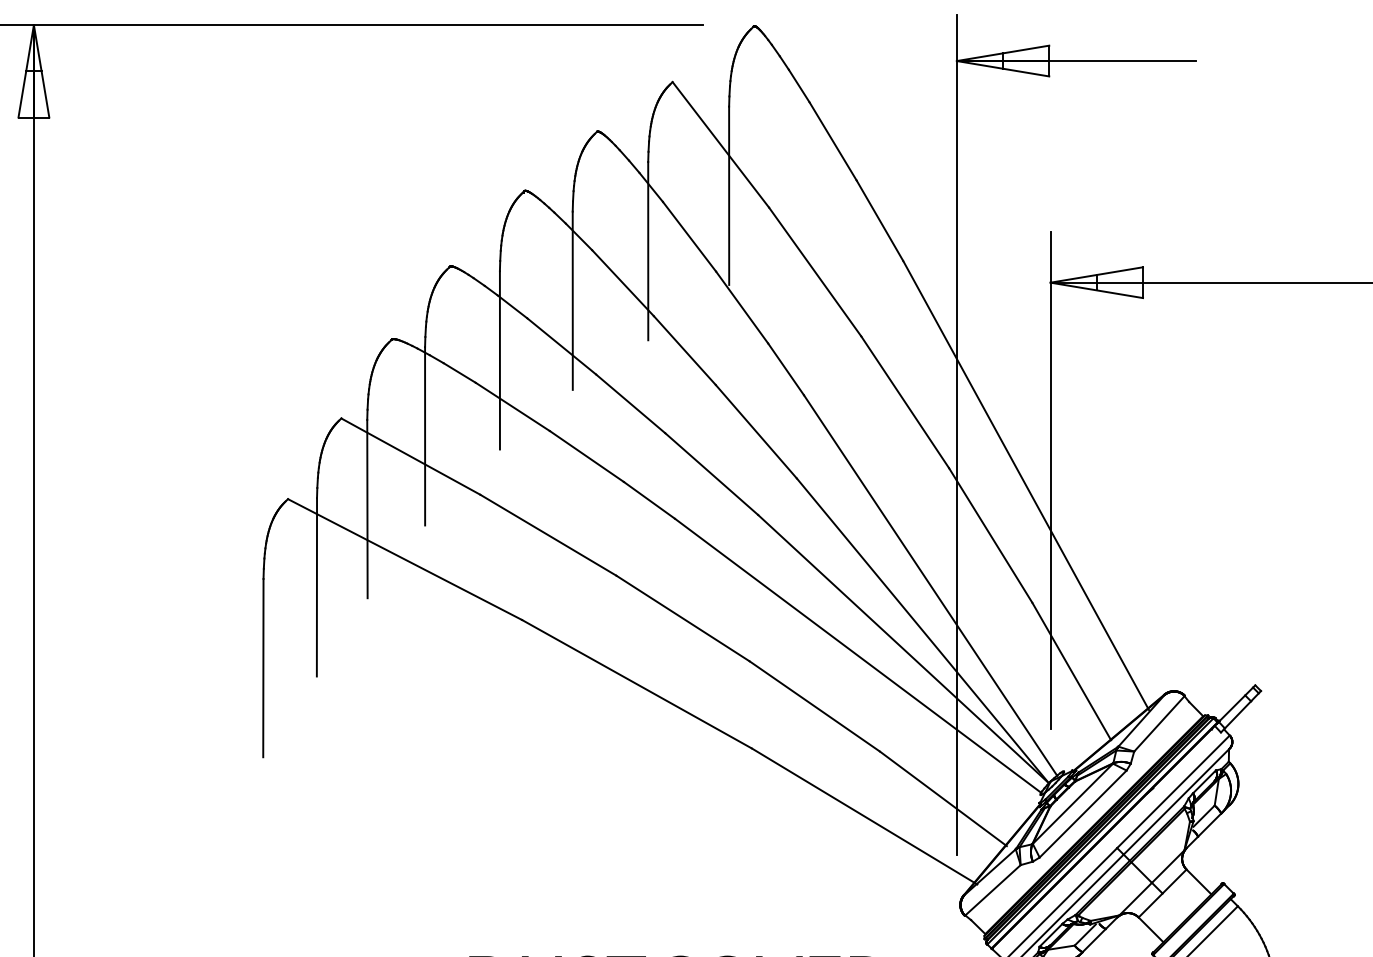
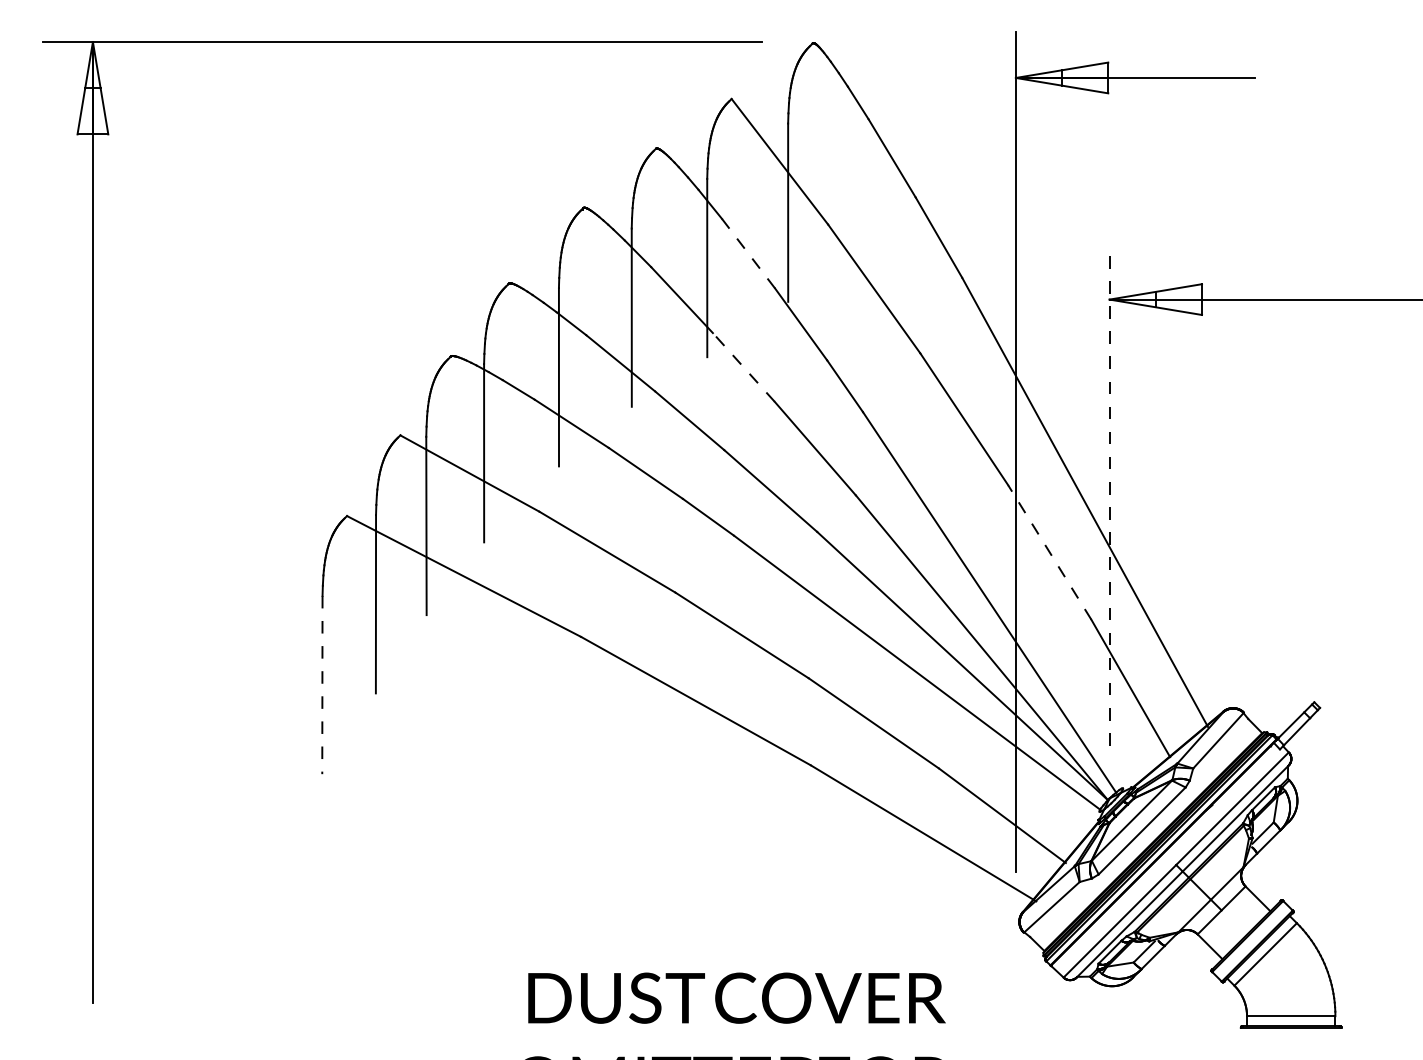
line: (689, 236) -> (748, 253), solid -> dashed
line: (684, 350) -> (743, 367), solid -> dashed
line: (1050, 480) -> (1109, 497), solid -> dashed
line: (990, 535) -> (1049, 552), solid -> dashed
line: (263, 668) -> (322, 685), solid -> dashed

